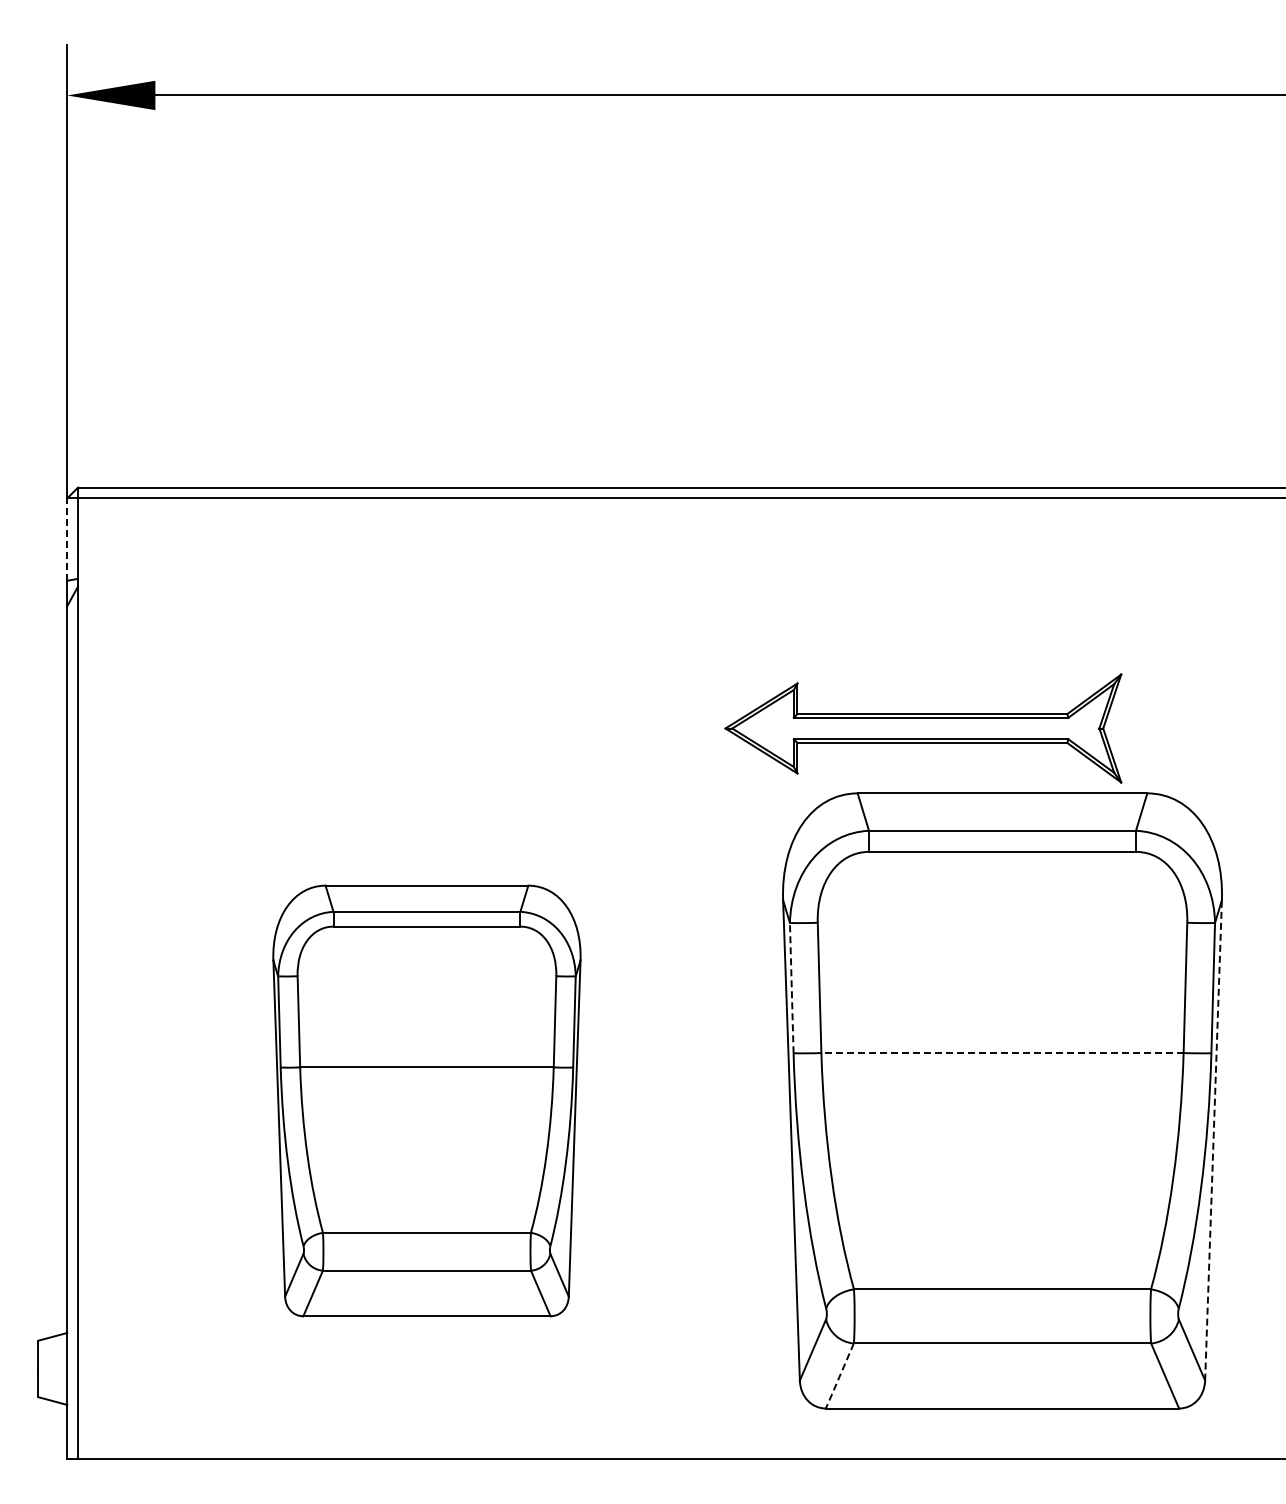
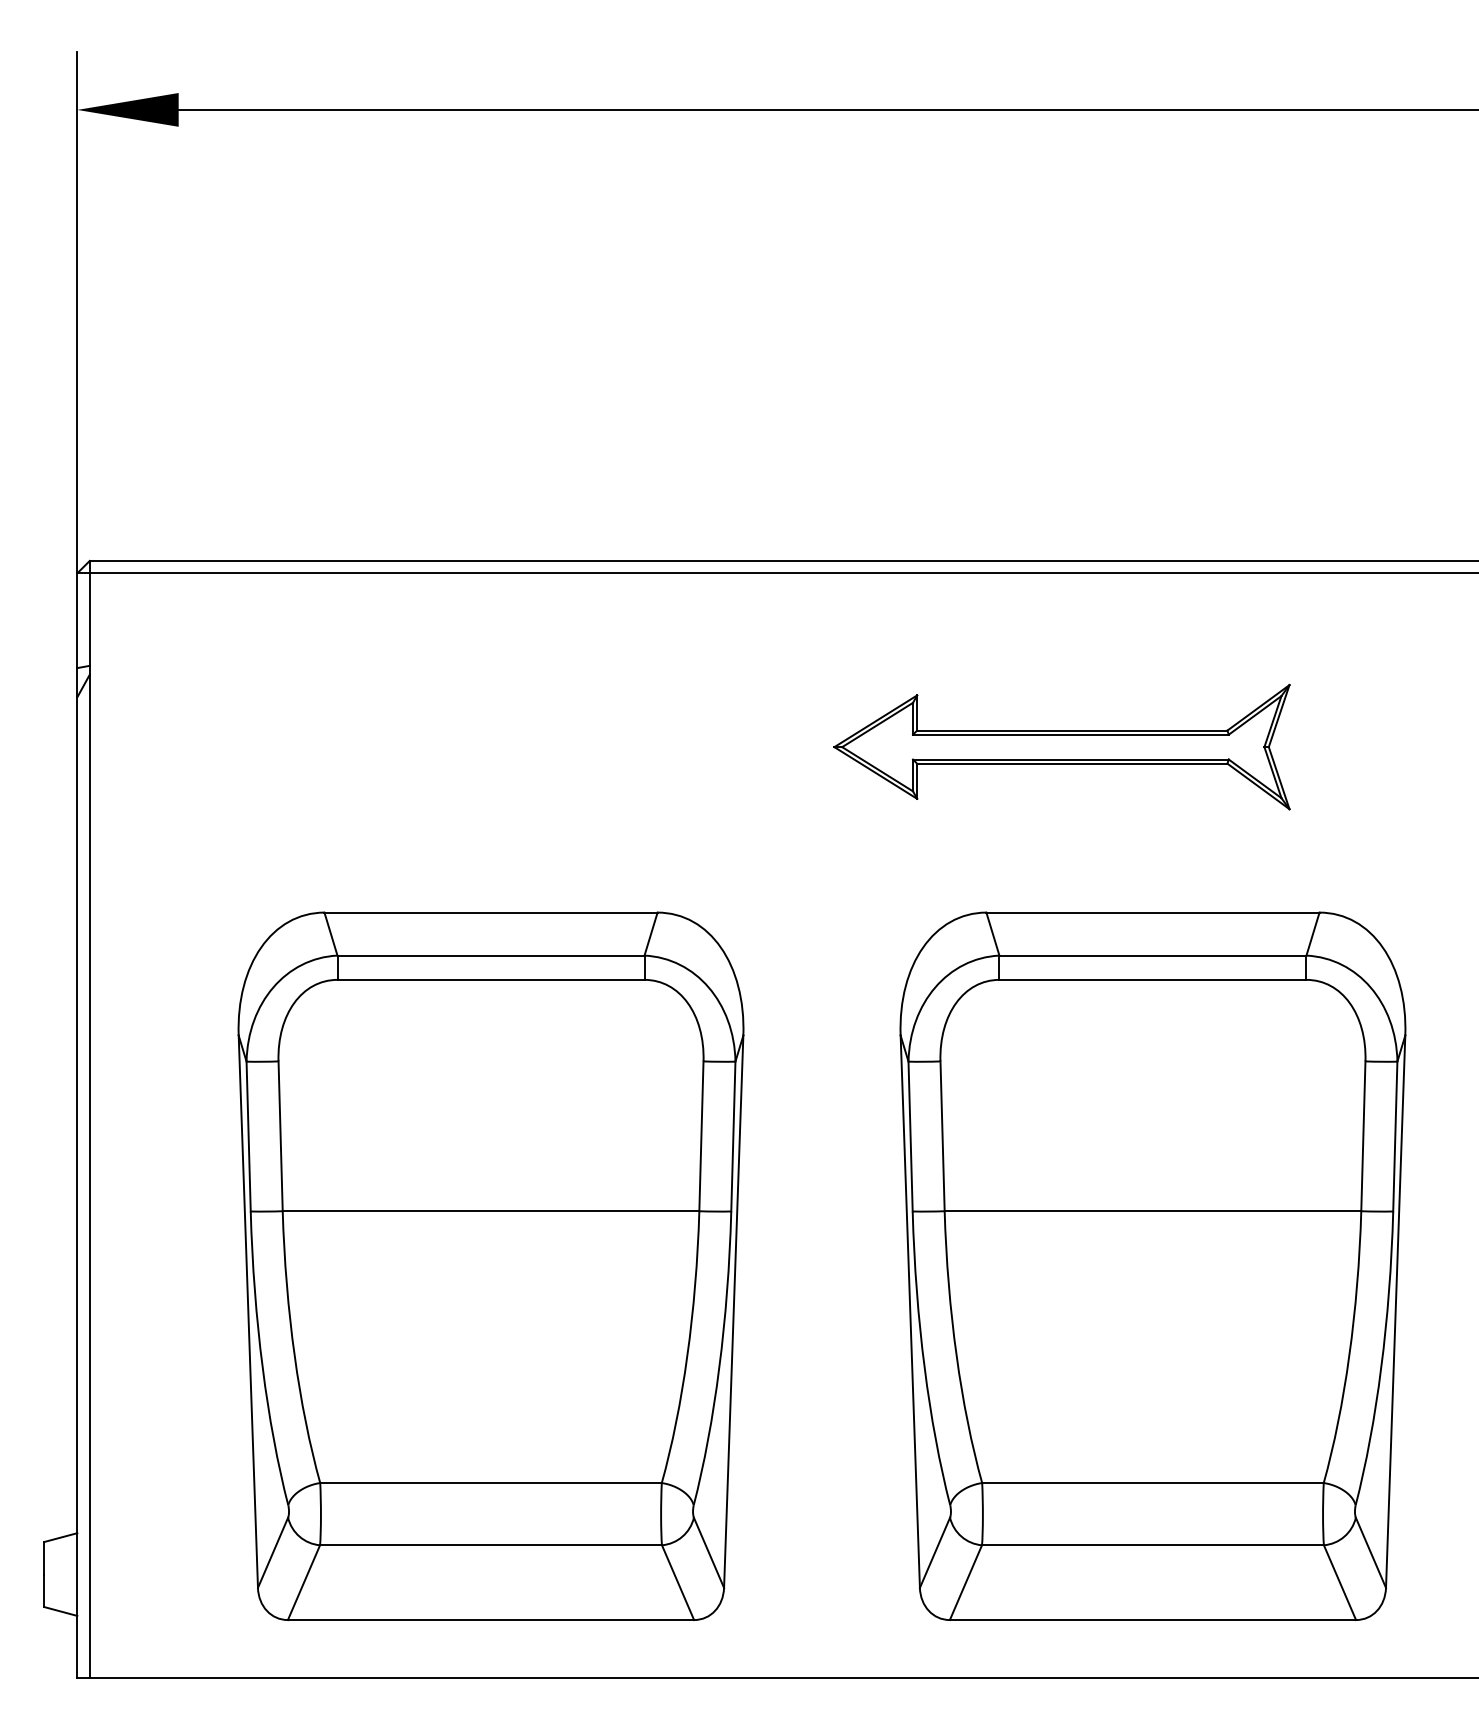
line: (67, 539) -> (77, 620), dashed -> solid
part: (923, 728) -> (1062, 747), moved
line: (791, 987) -> (910, 1135), dashed -> solid
line: (1002, 1053) -> (1152, 1211), dashed -> solid
part: (426, 1100) -> (490, 1265), size x1.43
line: (1213, 1139) -> (1395, 1310), dashed -> solid
line: (839, 1376) -> (965, 1583), dashed -> solid

